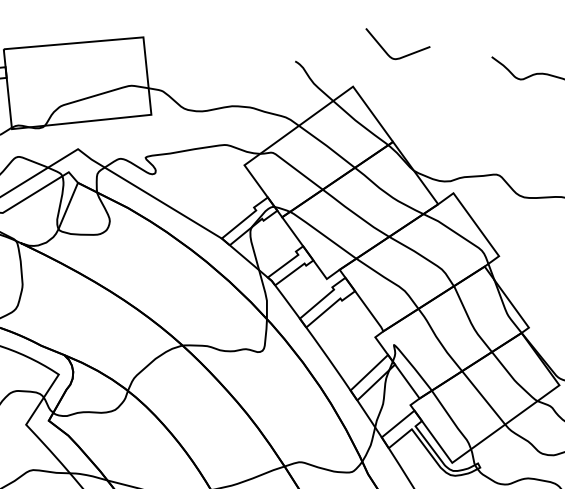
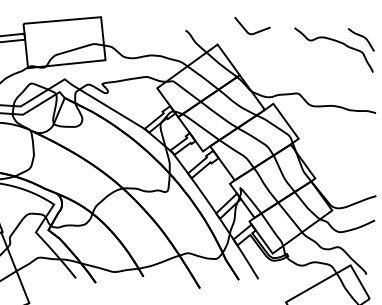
curve: (388, 52) -> (247, 30), moved

